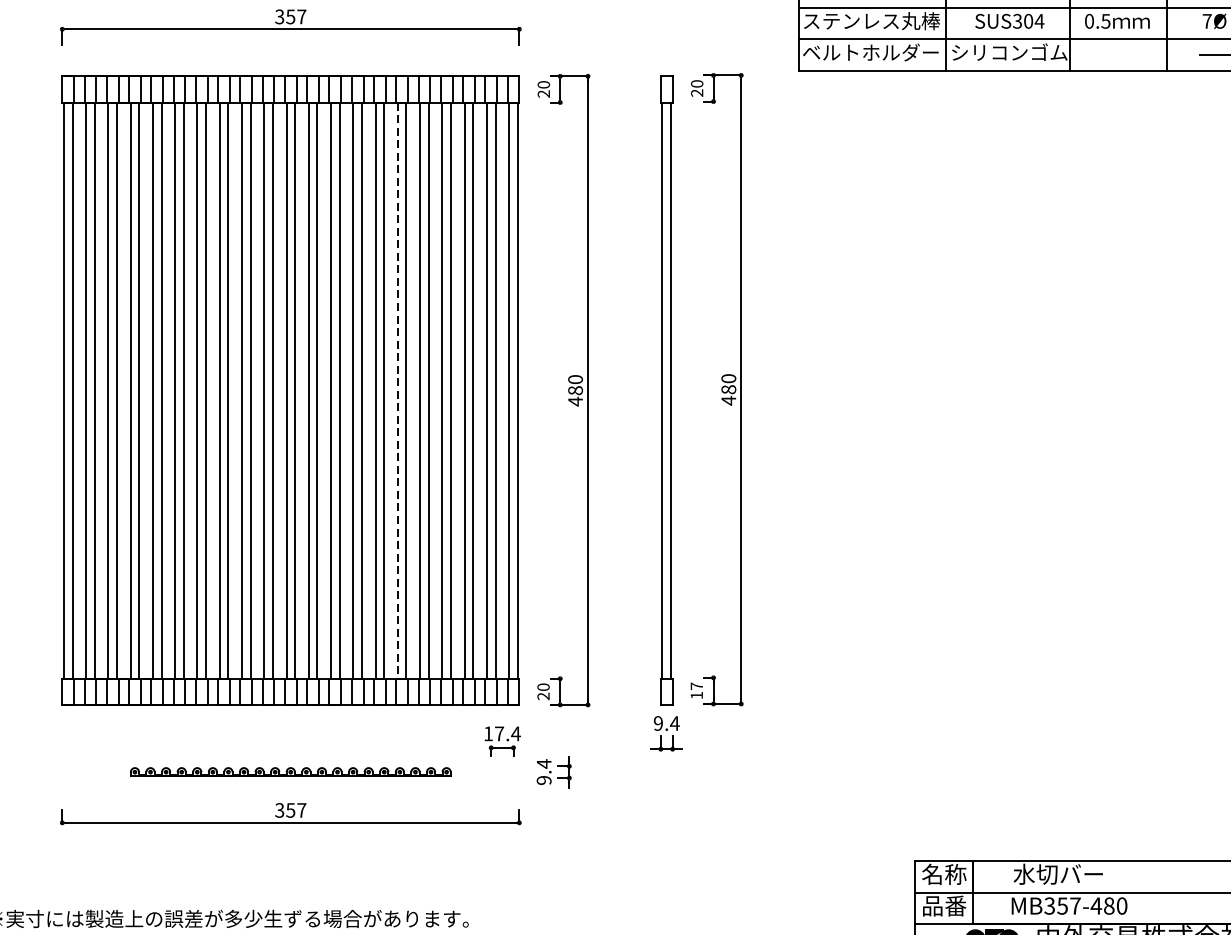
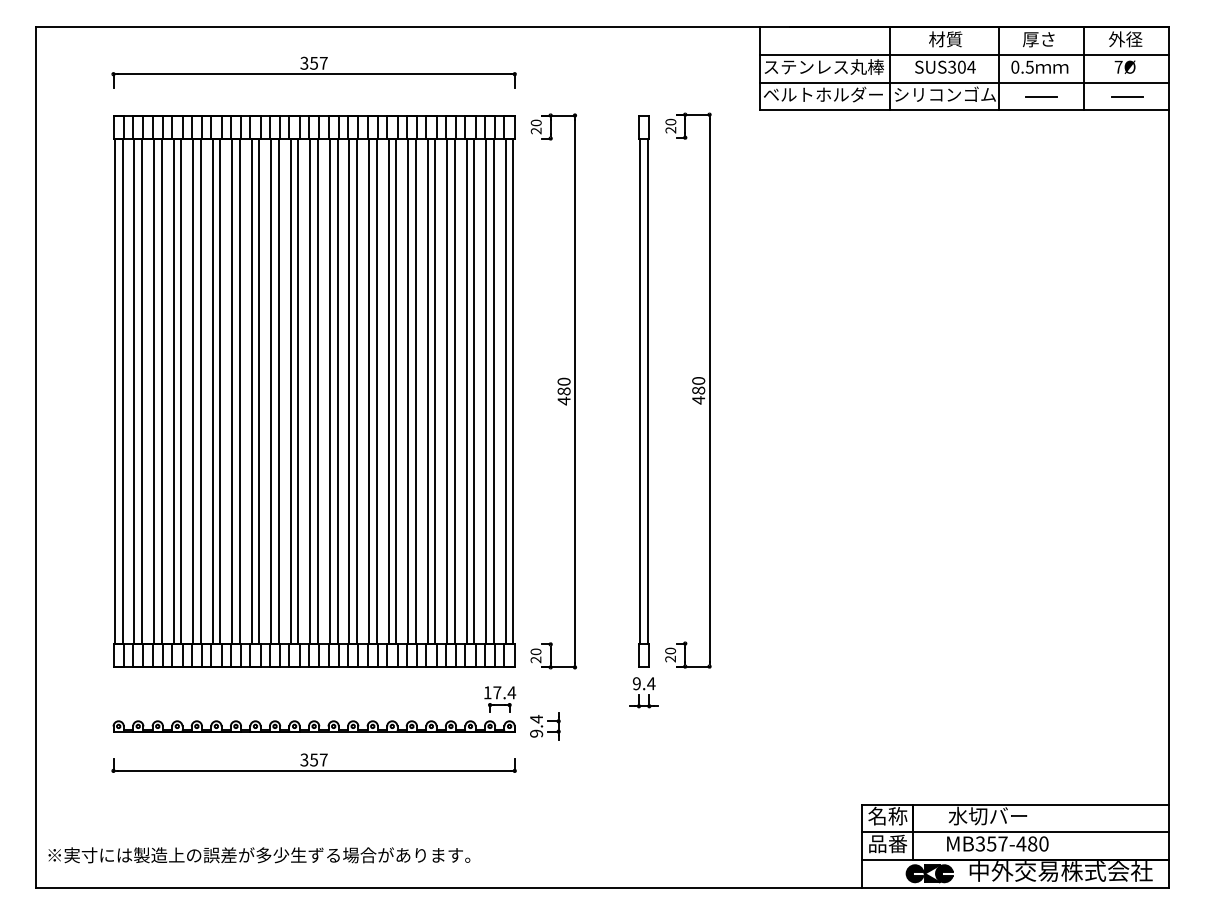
line: (1119, 54) -> (1041, 96), added
line: (398, 390) -> (408, 391), dashed -> solid
text: (696, 690) -> (670, 654), 17 -> 20
part: (290, 772) -> (313, 726), size x1.43

